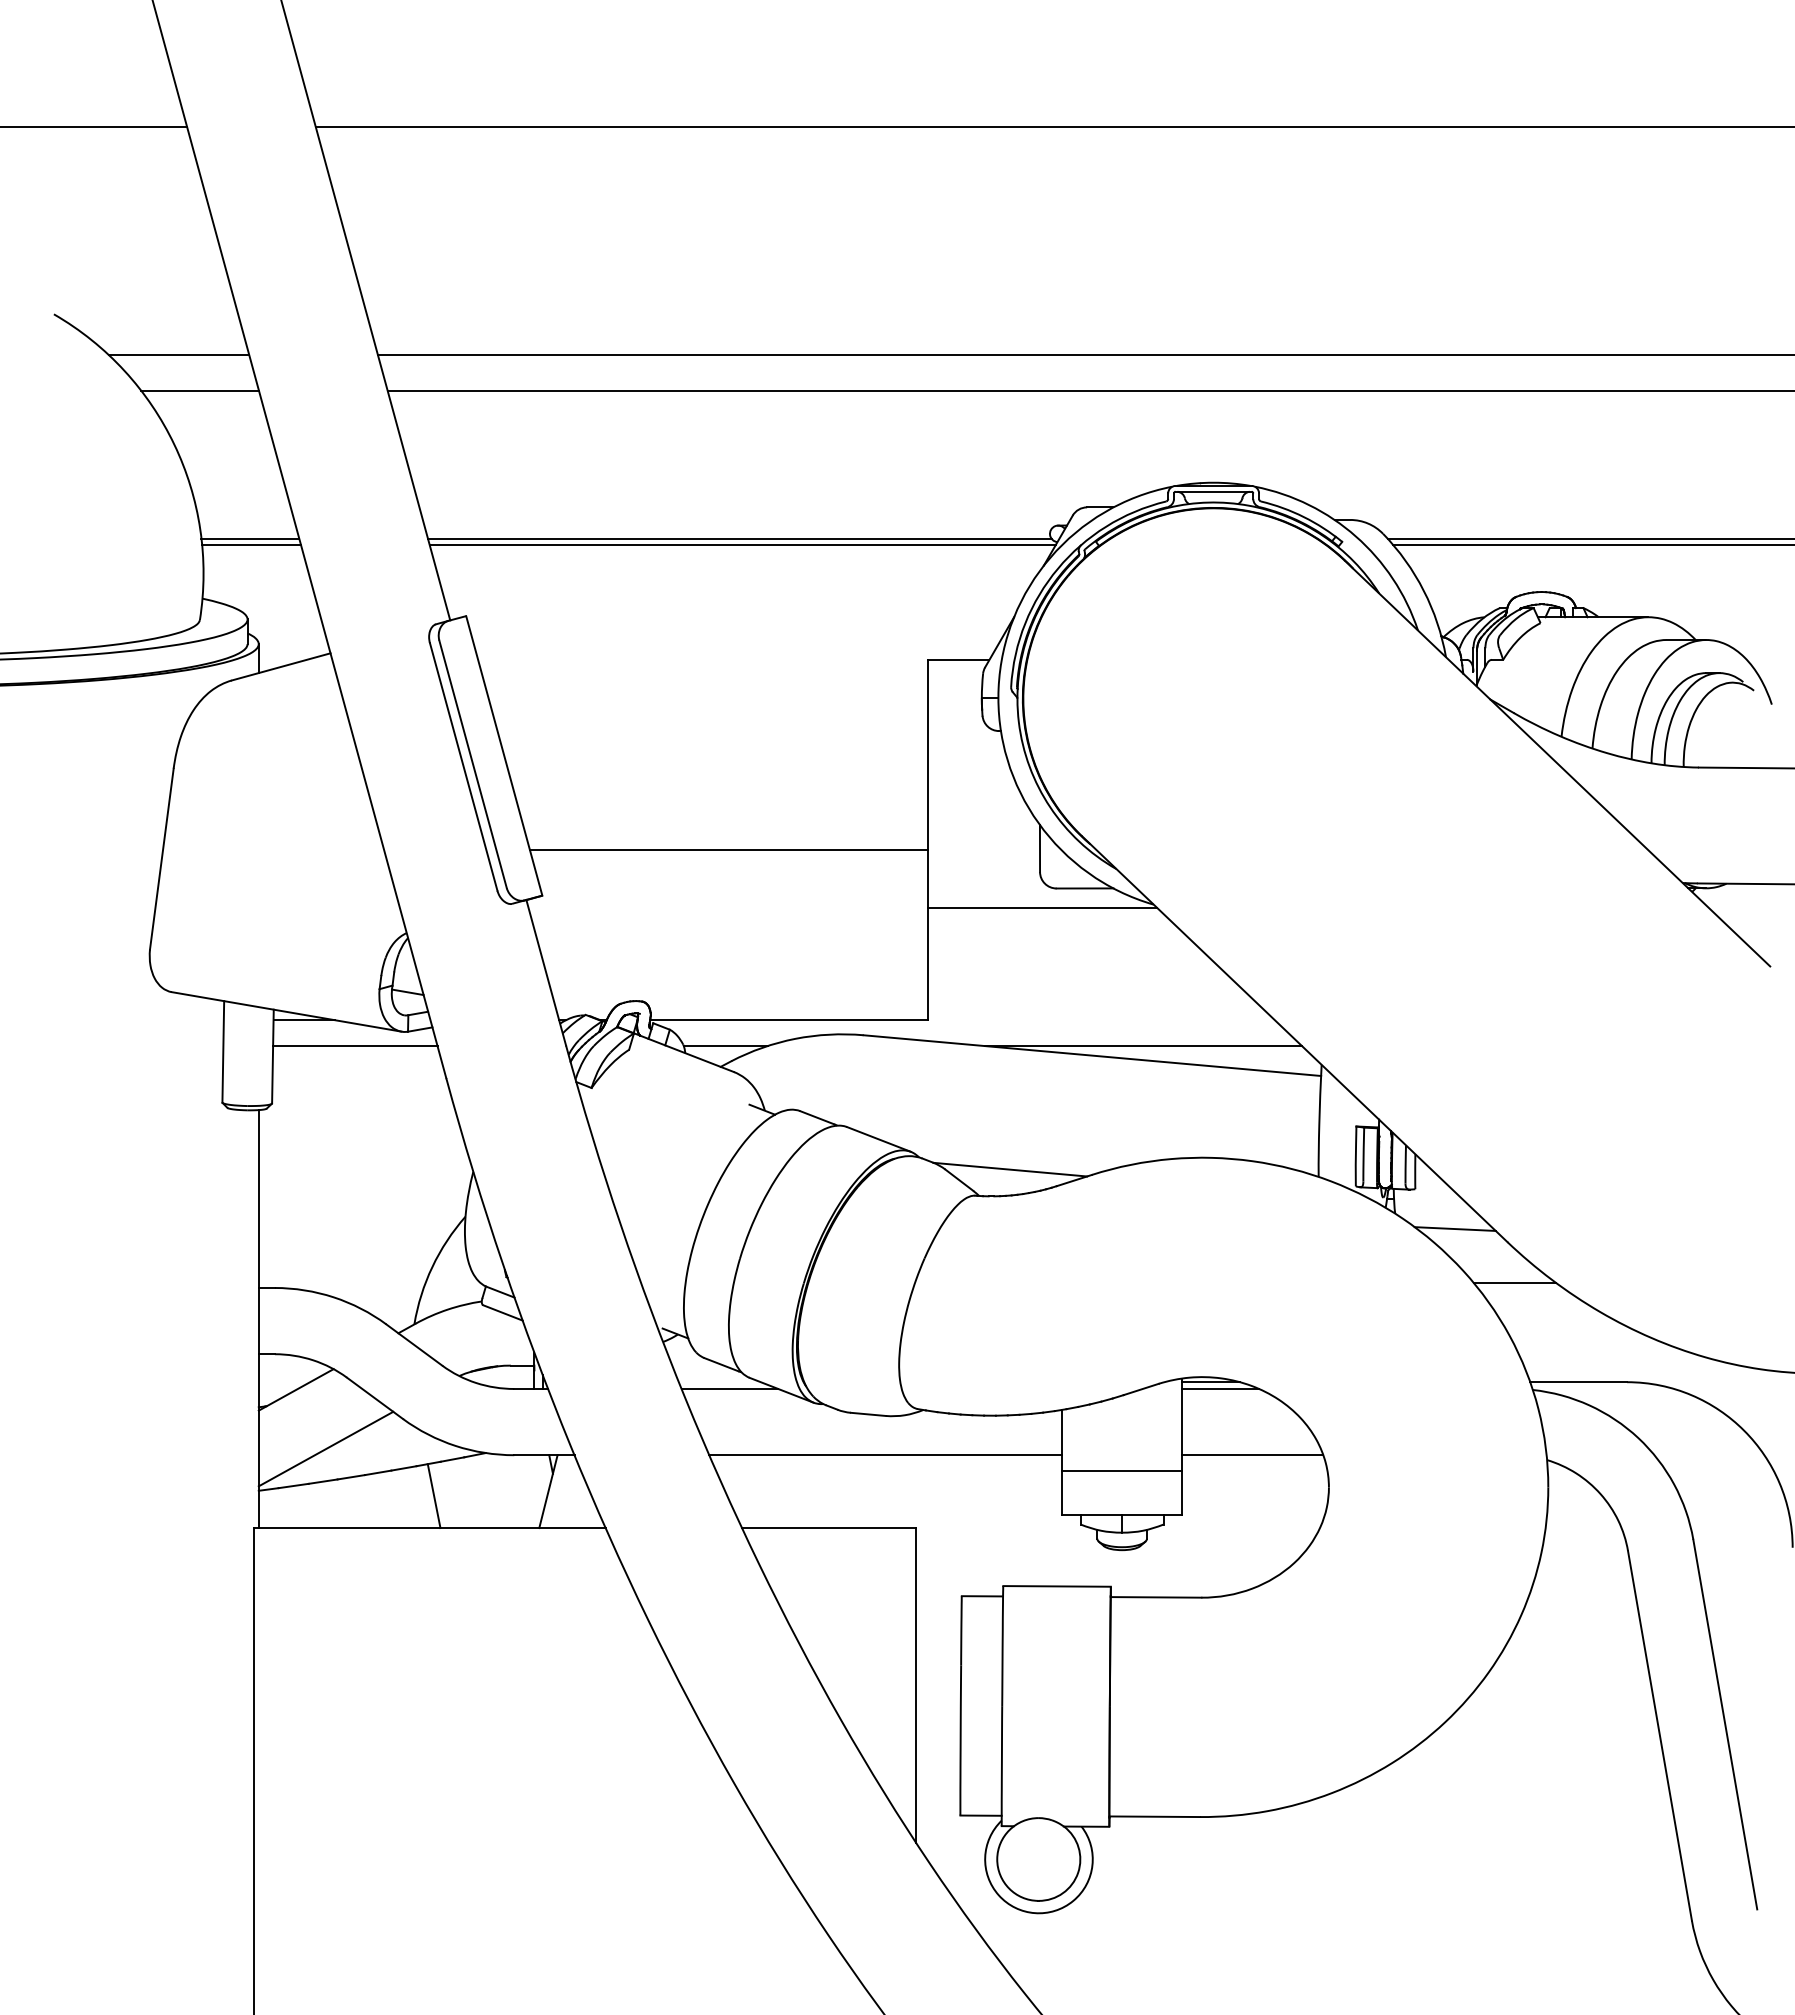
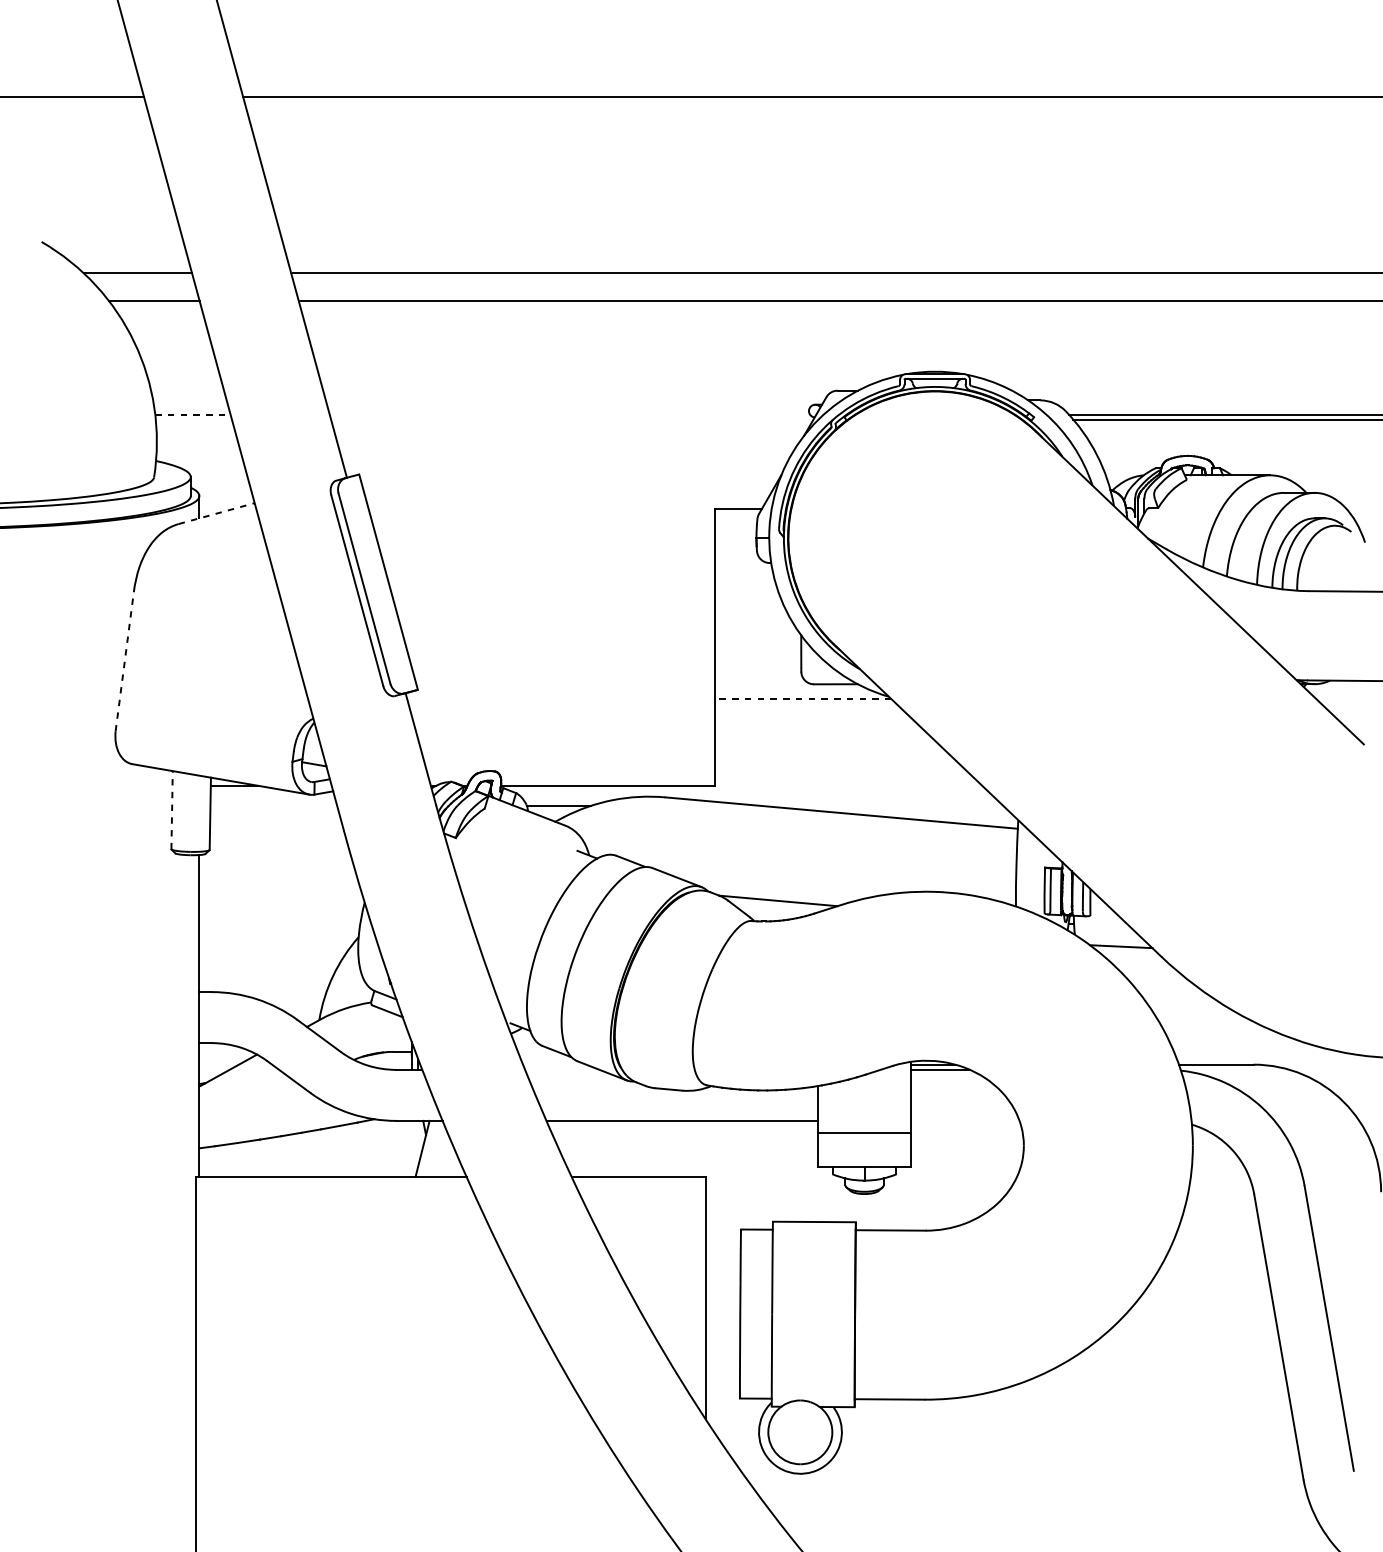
line: (250, 538) -> (193, 414), solid -> dashed
line: (739, 538) -> (569, 414), removed
line: (250, 544) -> (193, 419), removed
line: (742, 544) -> (572, 419), removed
line: (281, 666) -> (216, 513), solid -> dashed
line: (728, 850) -> (561, 655), removed
line: (161, 858) -> (124, 661), solid -> dashed
line: (1042, 907) -> (803, 698), solid -> dashed
line: (355, 1046) -> (273, 806), removed
line: (1143, 1046) -> (881, 806), removed
line: (223, 1051) -> (172, 809), solid -> dashed
line: (1514, 1282) -> (1166, 987), removed
line: (729, 1388) -> (562, 1069), removed
line: (325, 1448) -> (250, 1115), removed
line: (1252, 1455) -> (964, 1121), removed
line: (433, 1496) -> (334, 1152), removed

